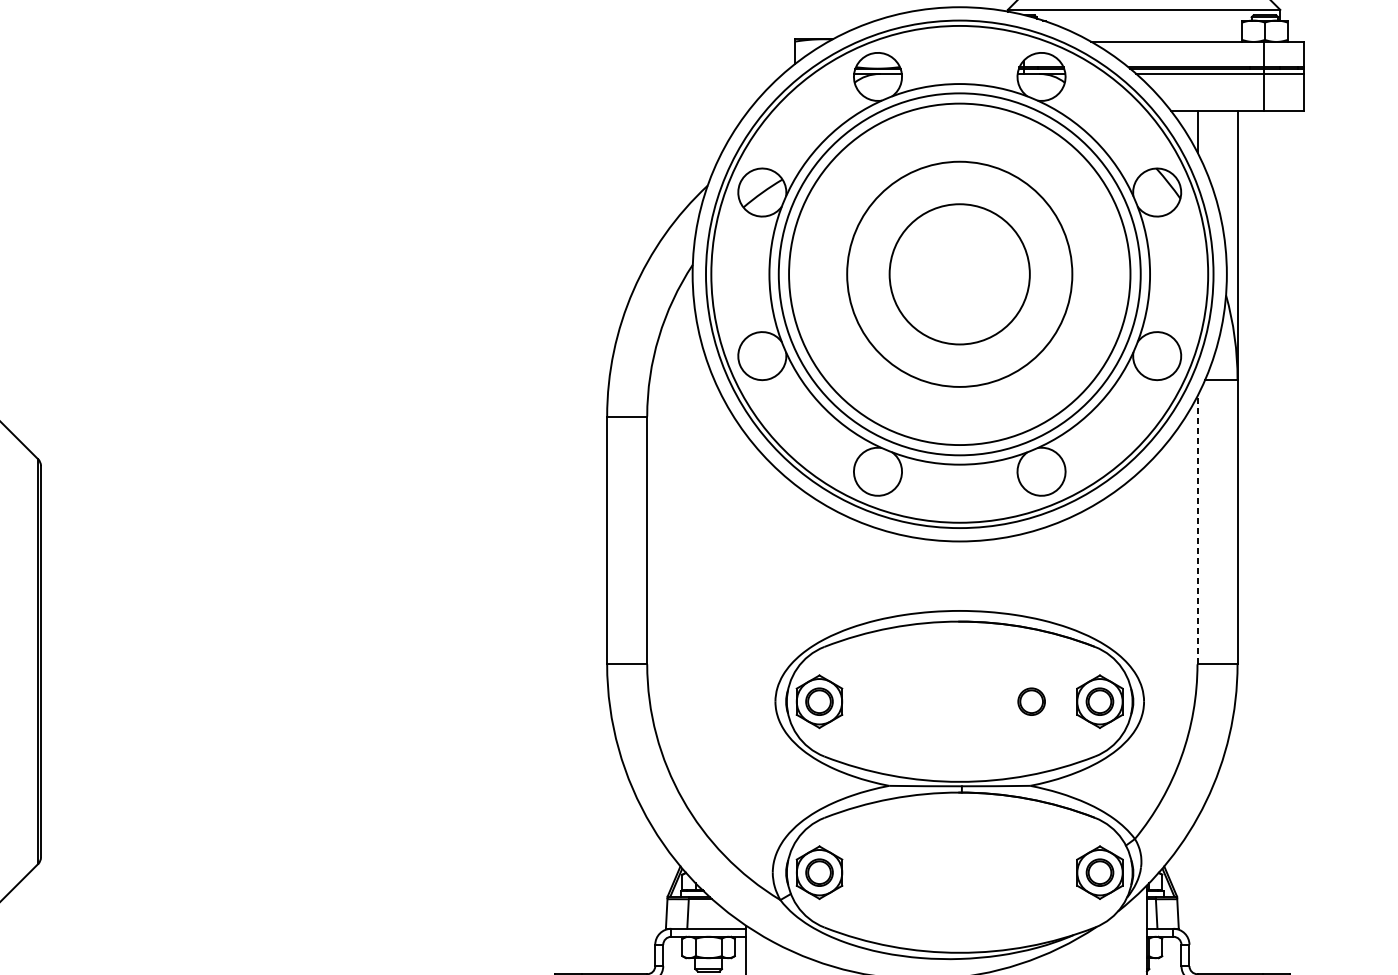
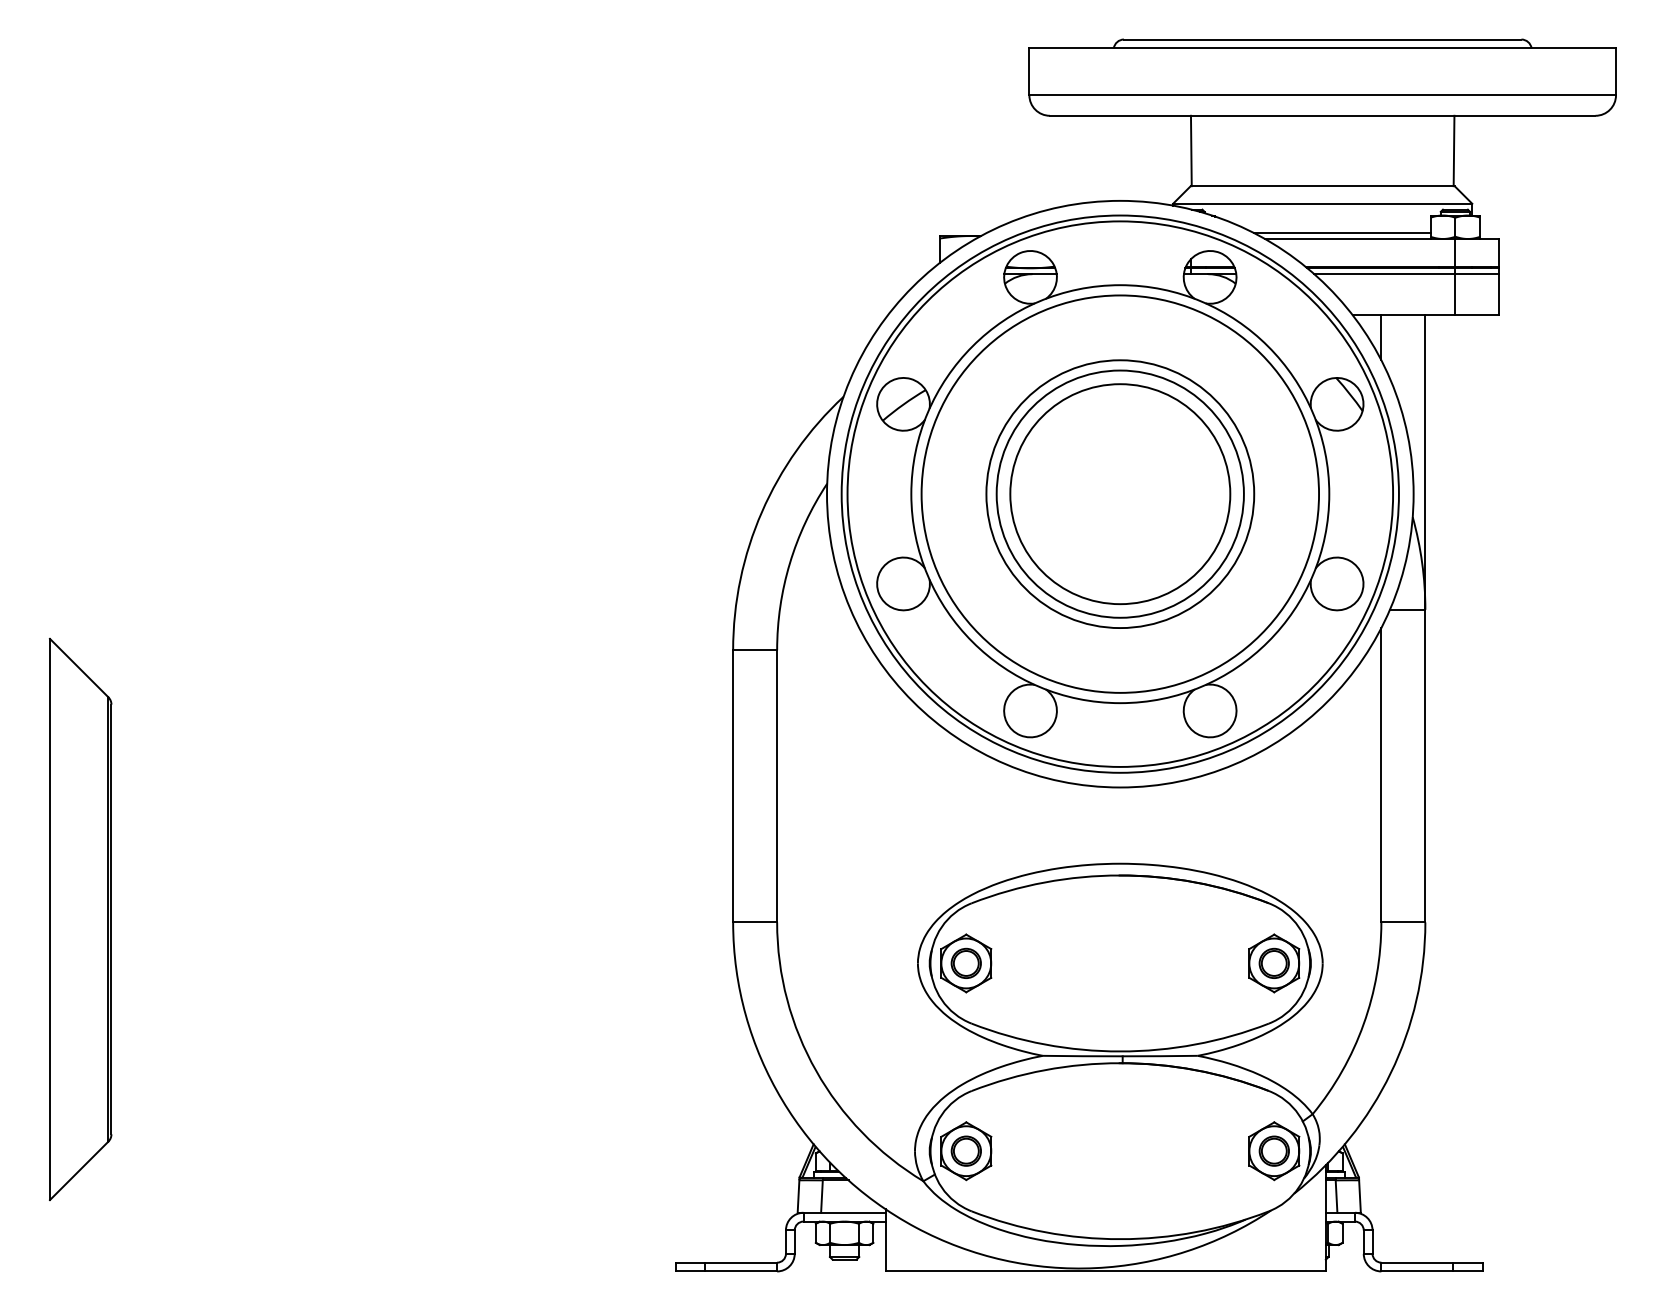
line: (1162, 36) -> (1342, 233), added
circle: (959, 274) -> (1120, 494), size x0.71
circle: (959, 274) -> (1120, 494), size x1.43
line: (1197, 529) -> (1381, 774), dashed -> solid
part: (1030, 700) -> (1198, 962), removed

